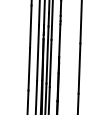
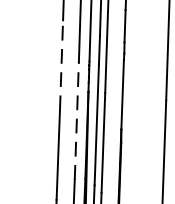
line: (30, 26) -> (60, 64), solid -> dashed
line: (38, 53) -> (77, 121), solid -> dashed

